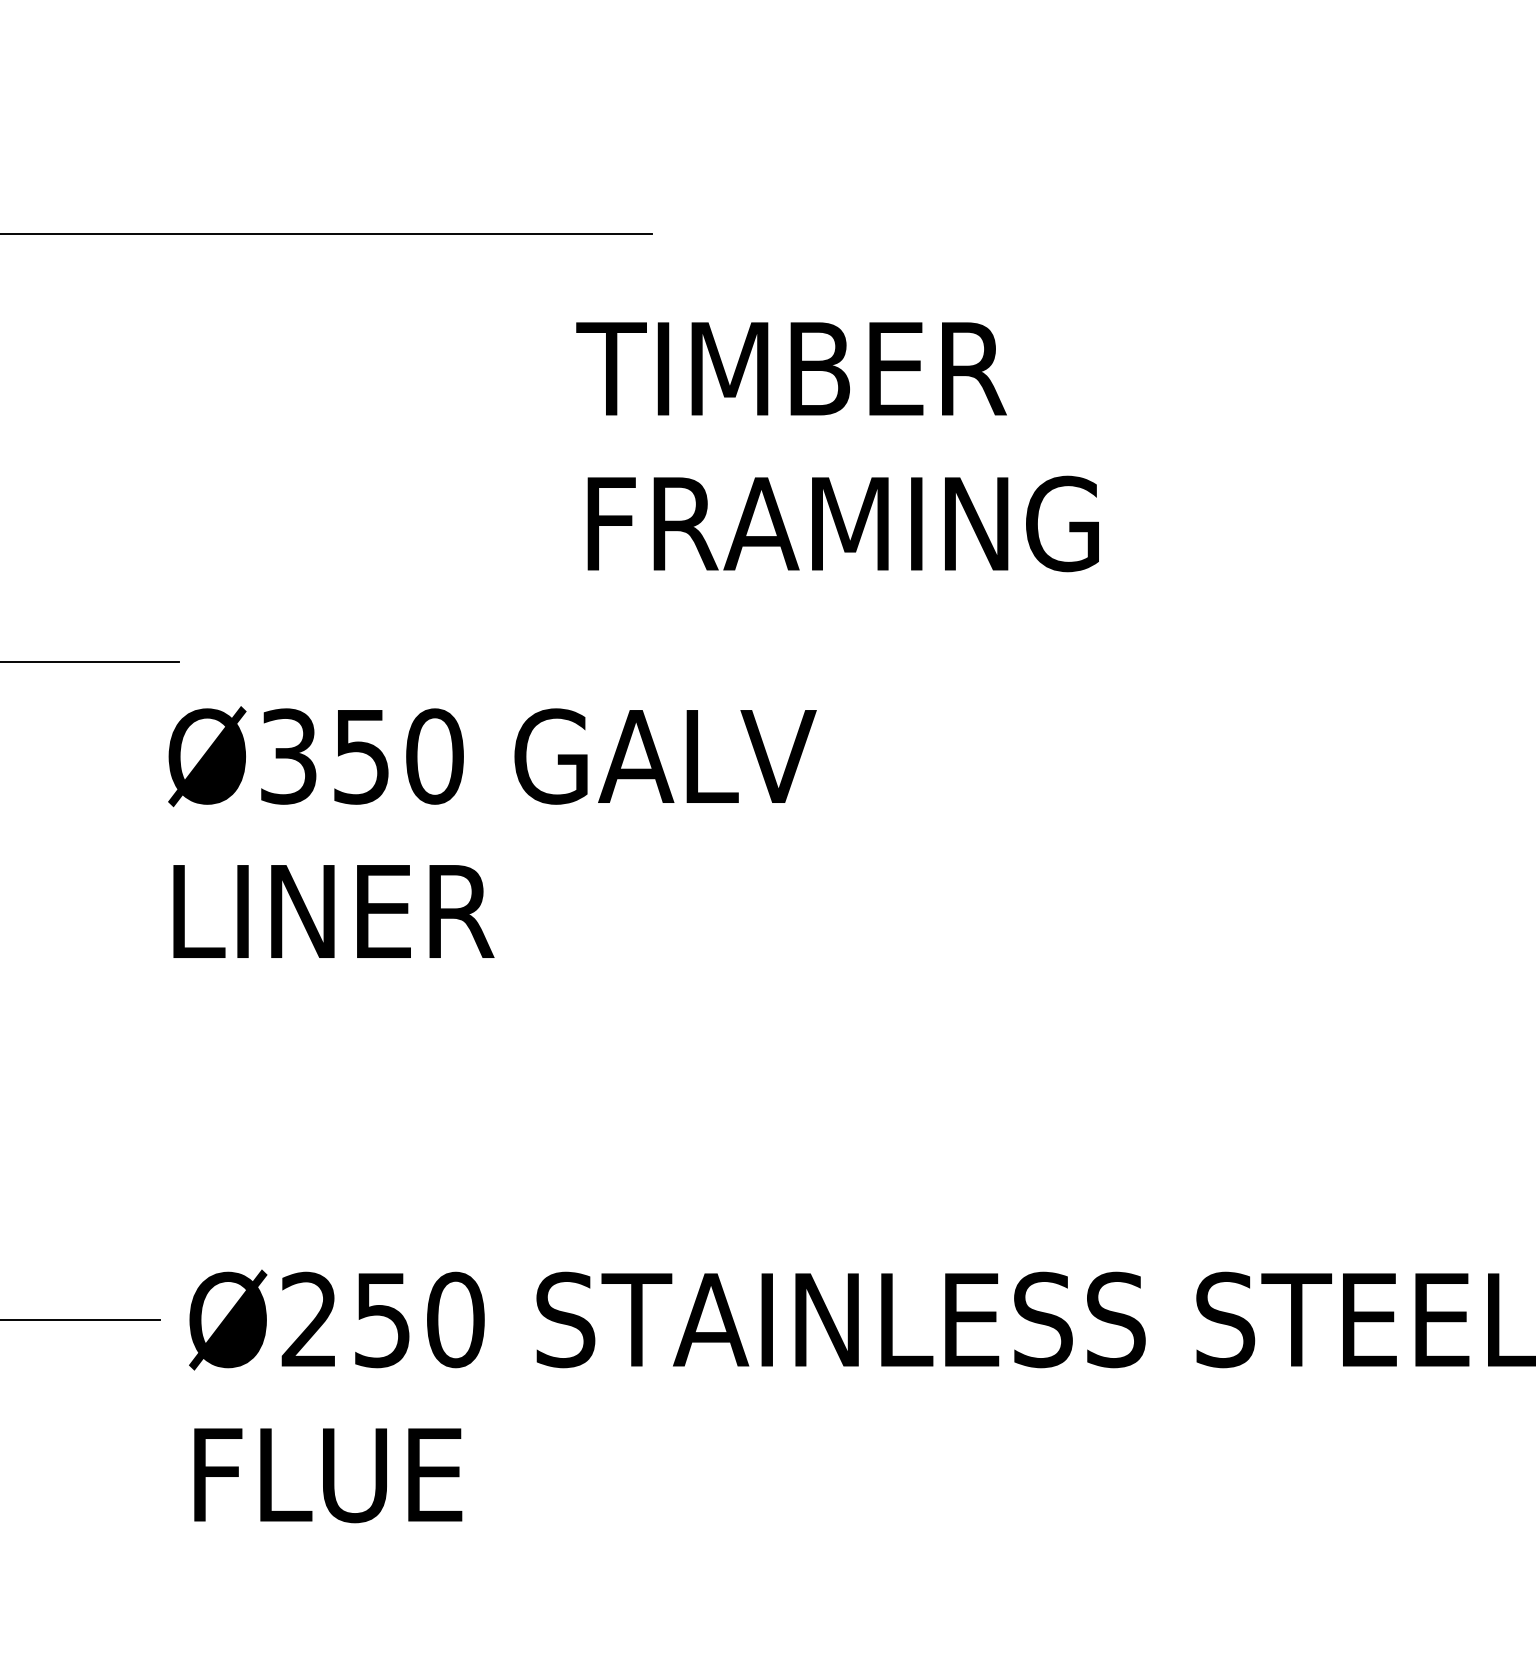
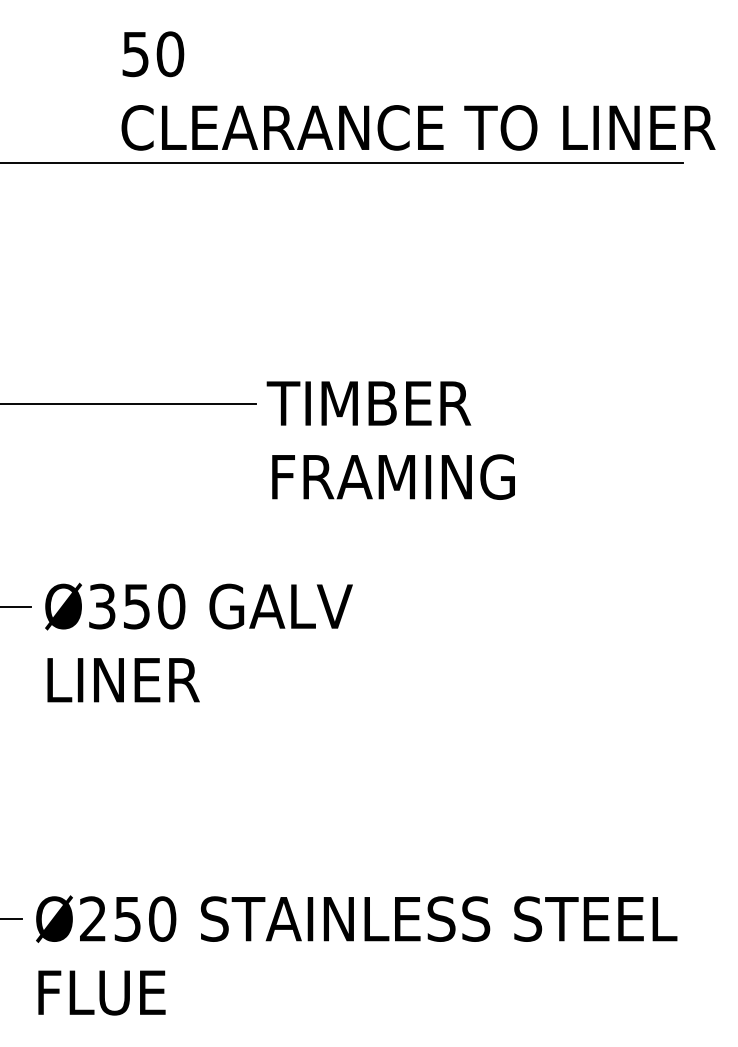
text: (836, 446) -> (390, 440), moved
text: (491, 832) -> (198, 642), moved

